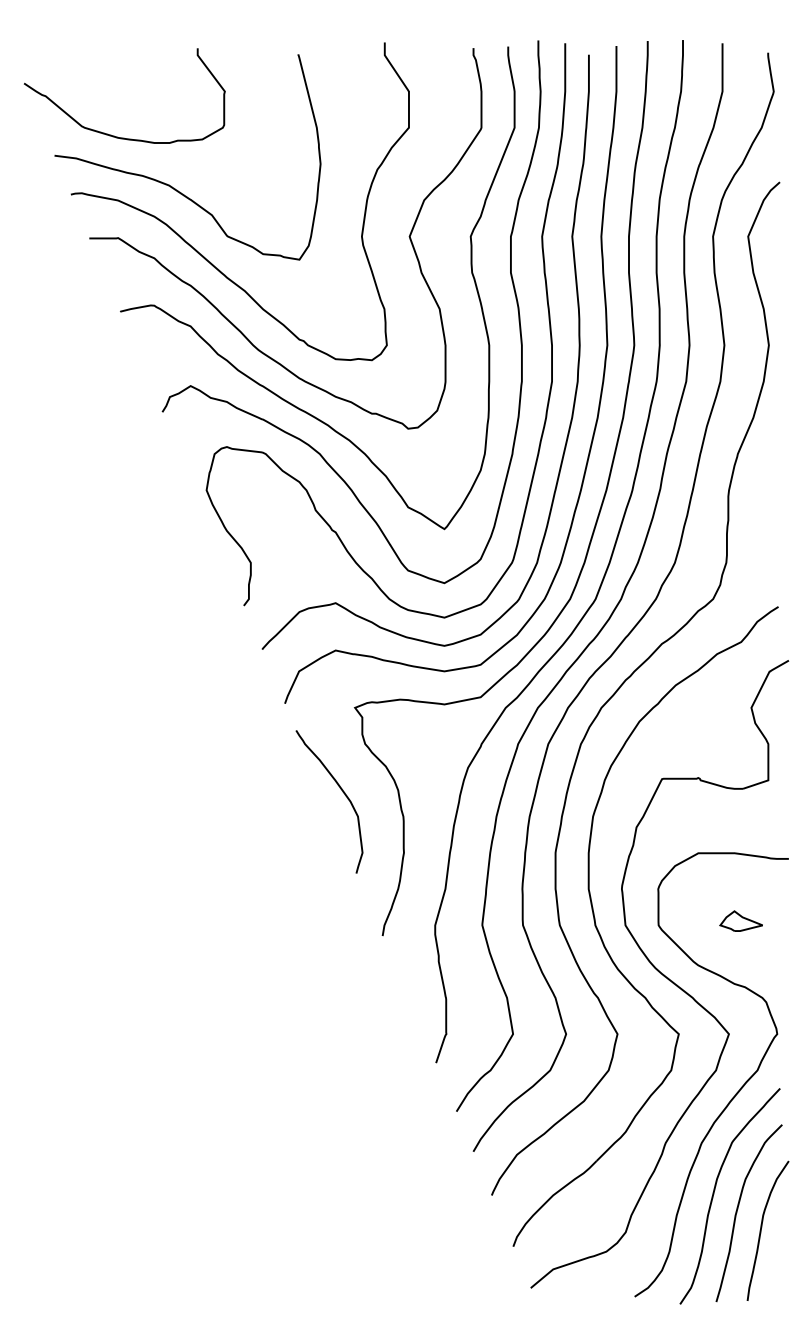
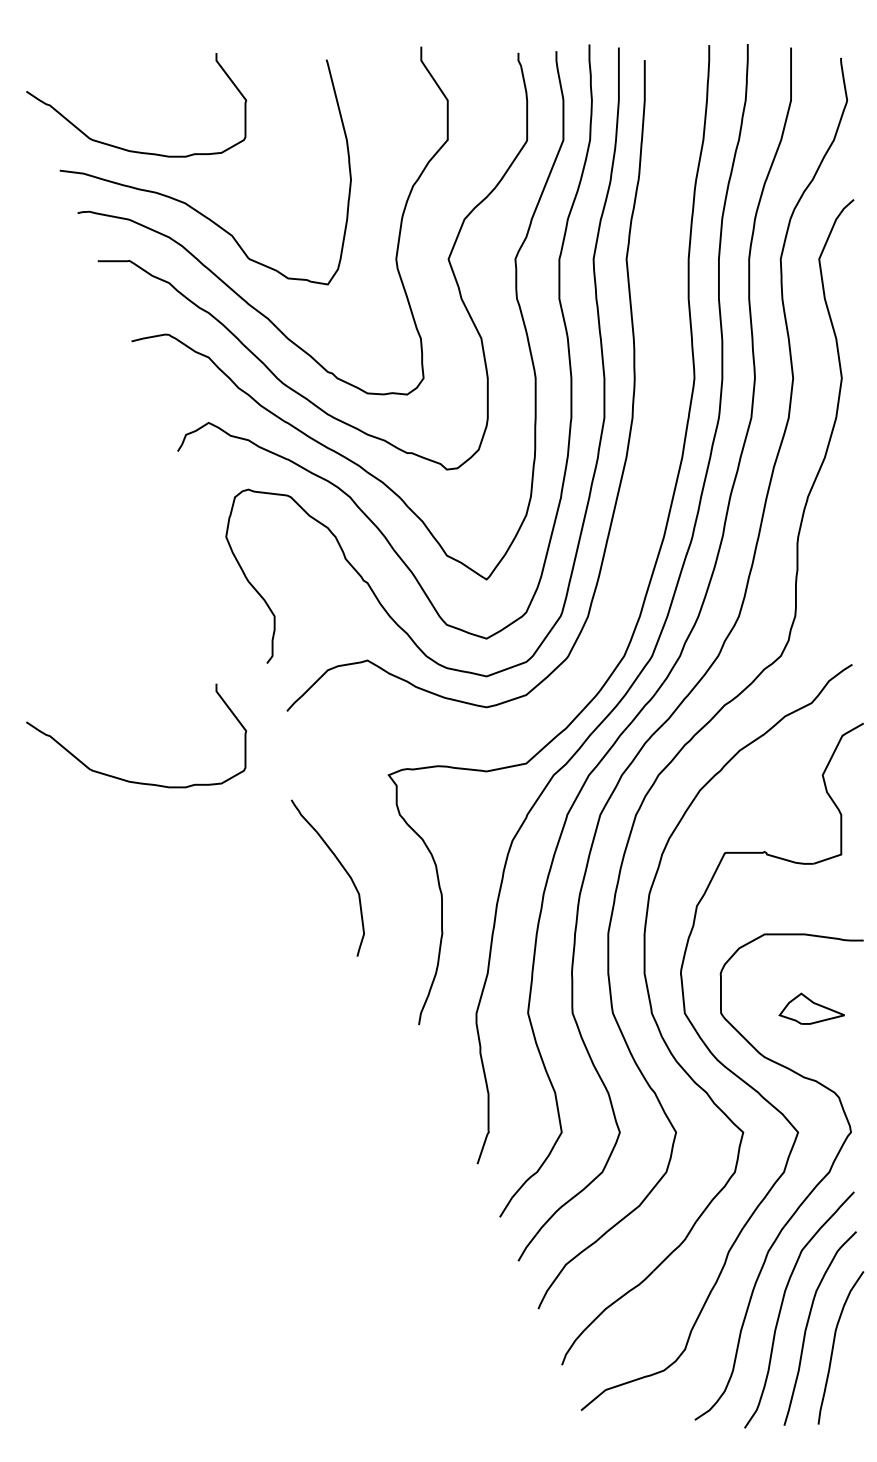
curve: (599, 397) -> (656, 435), removed
curve: (111, 710) -> (122, 778), added
curve: (342, 792) -> (342, 867), moved
part: (740, 920) -> (810, 1008), size x1.4

